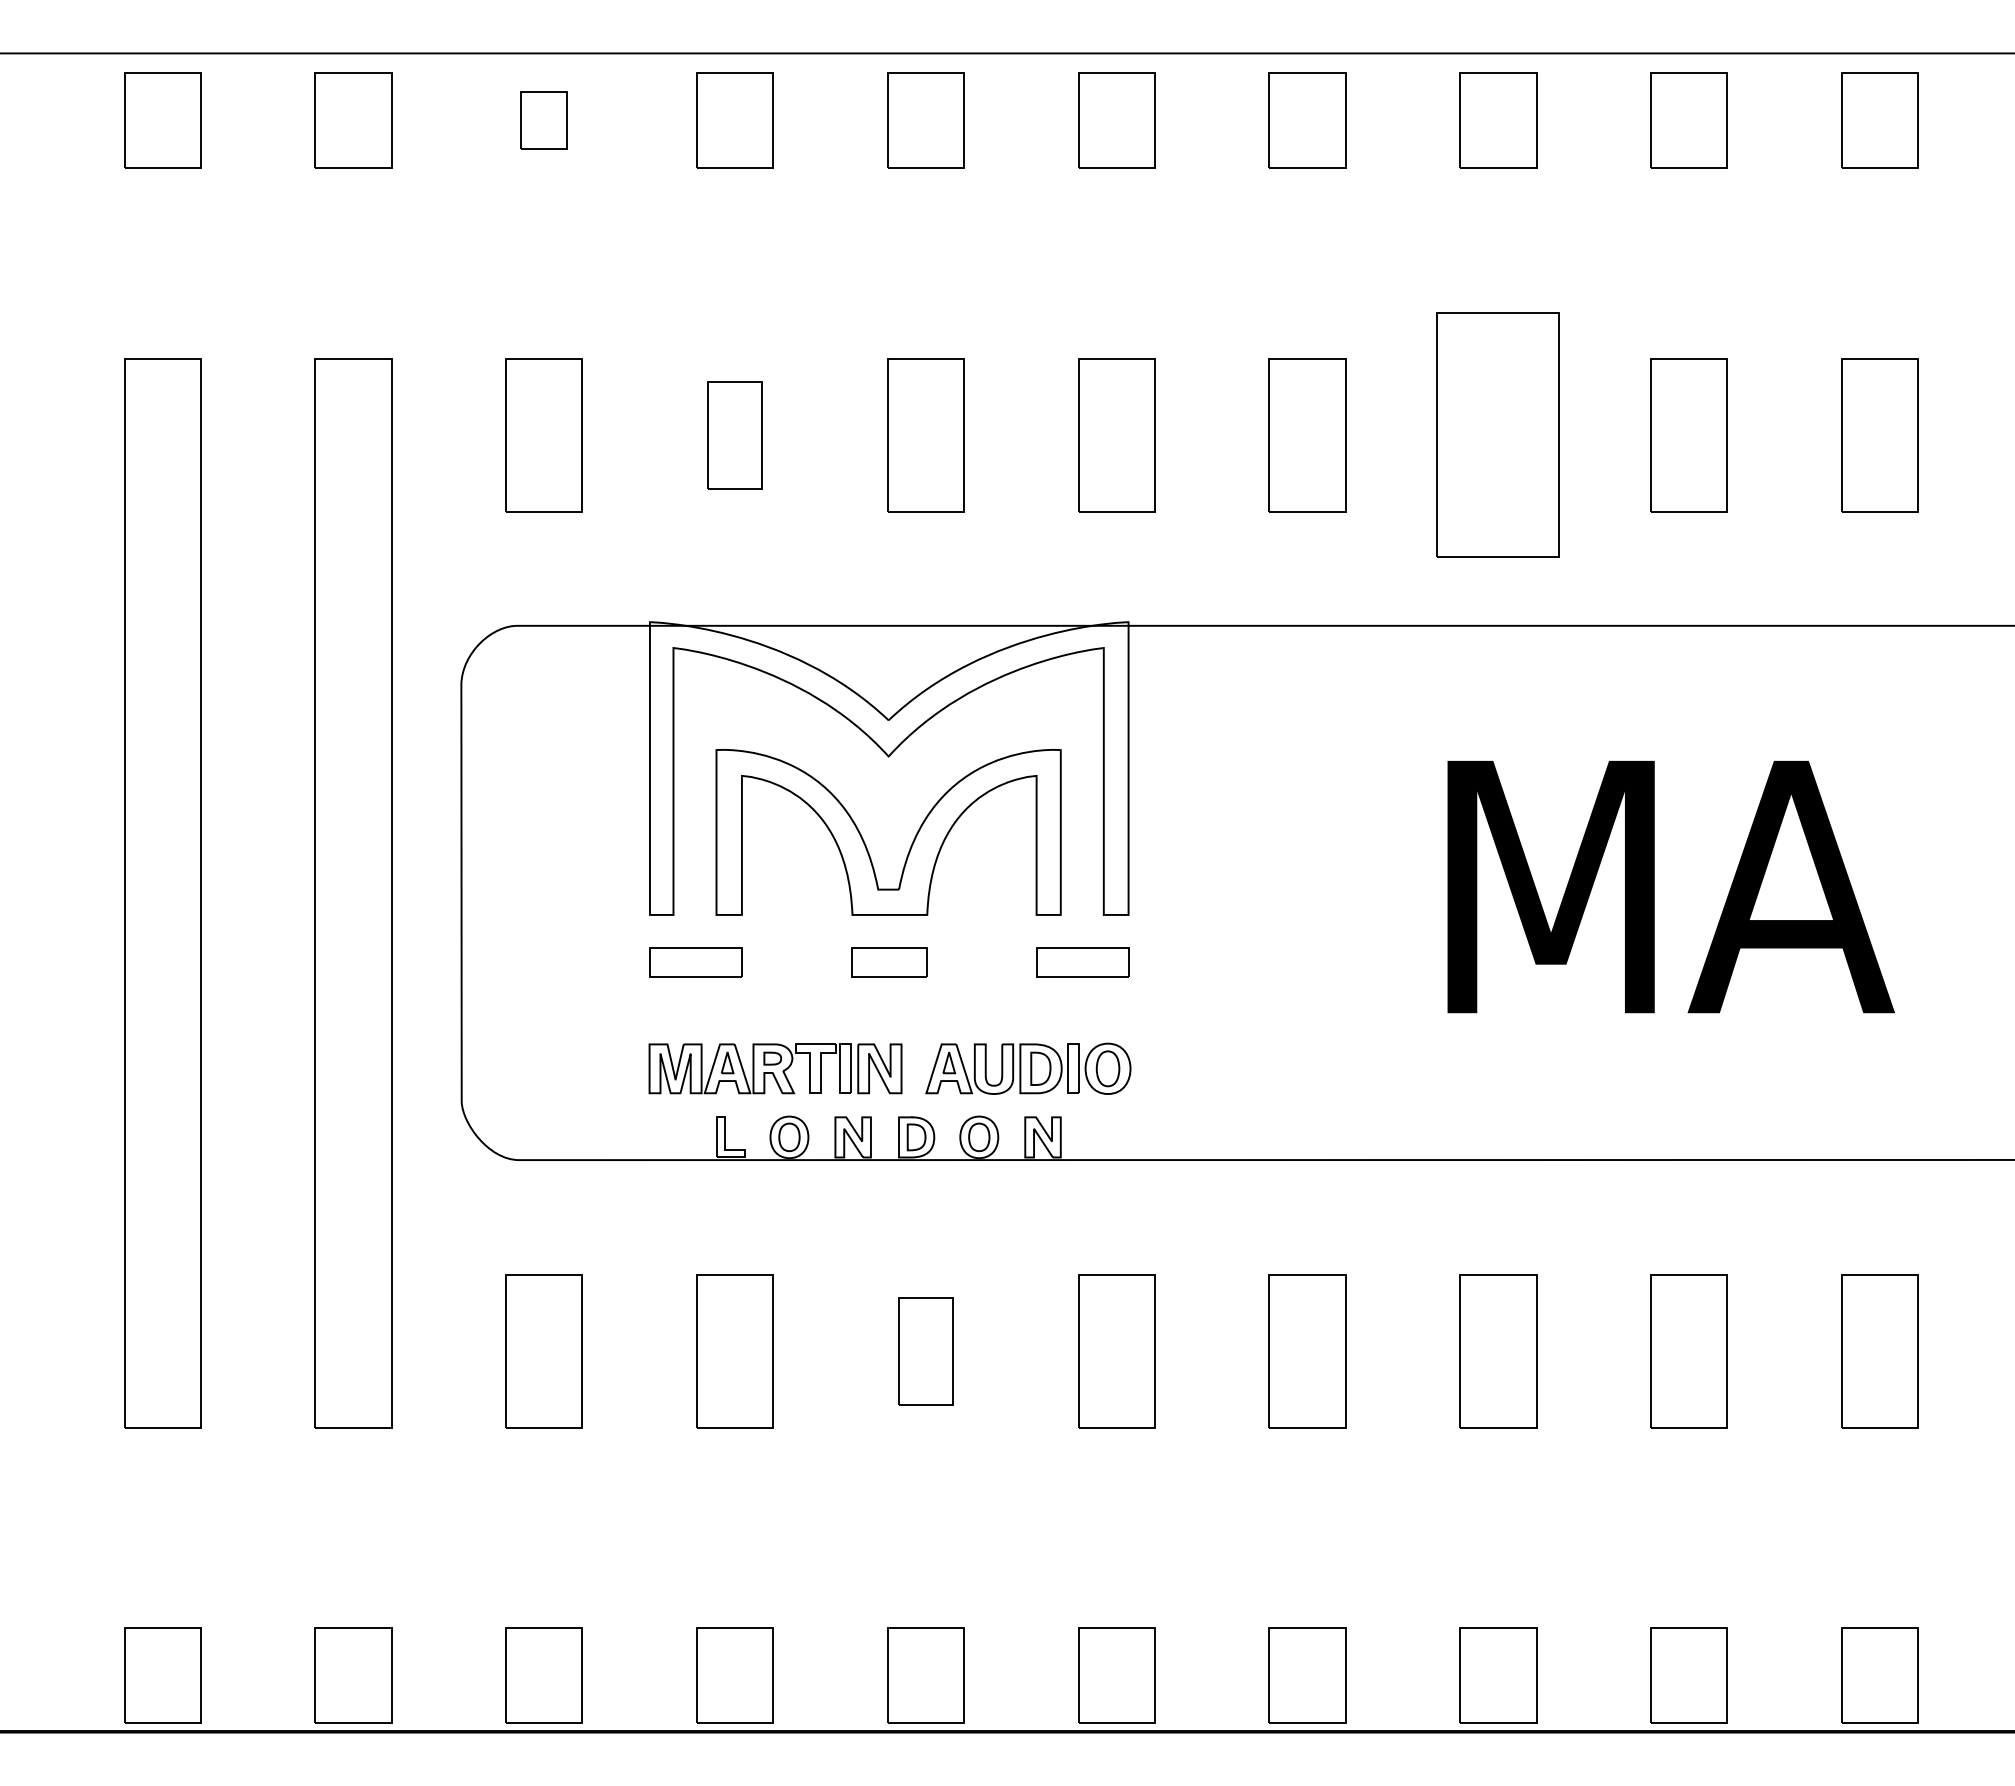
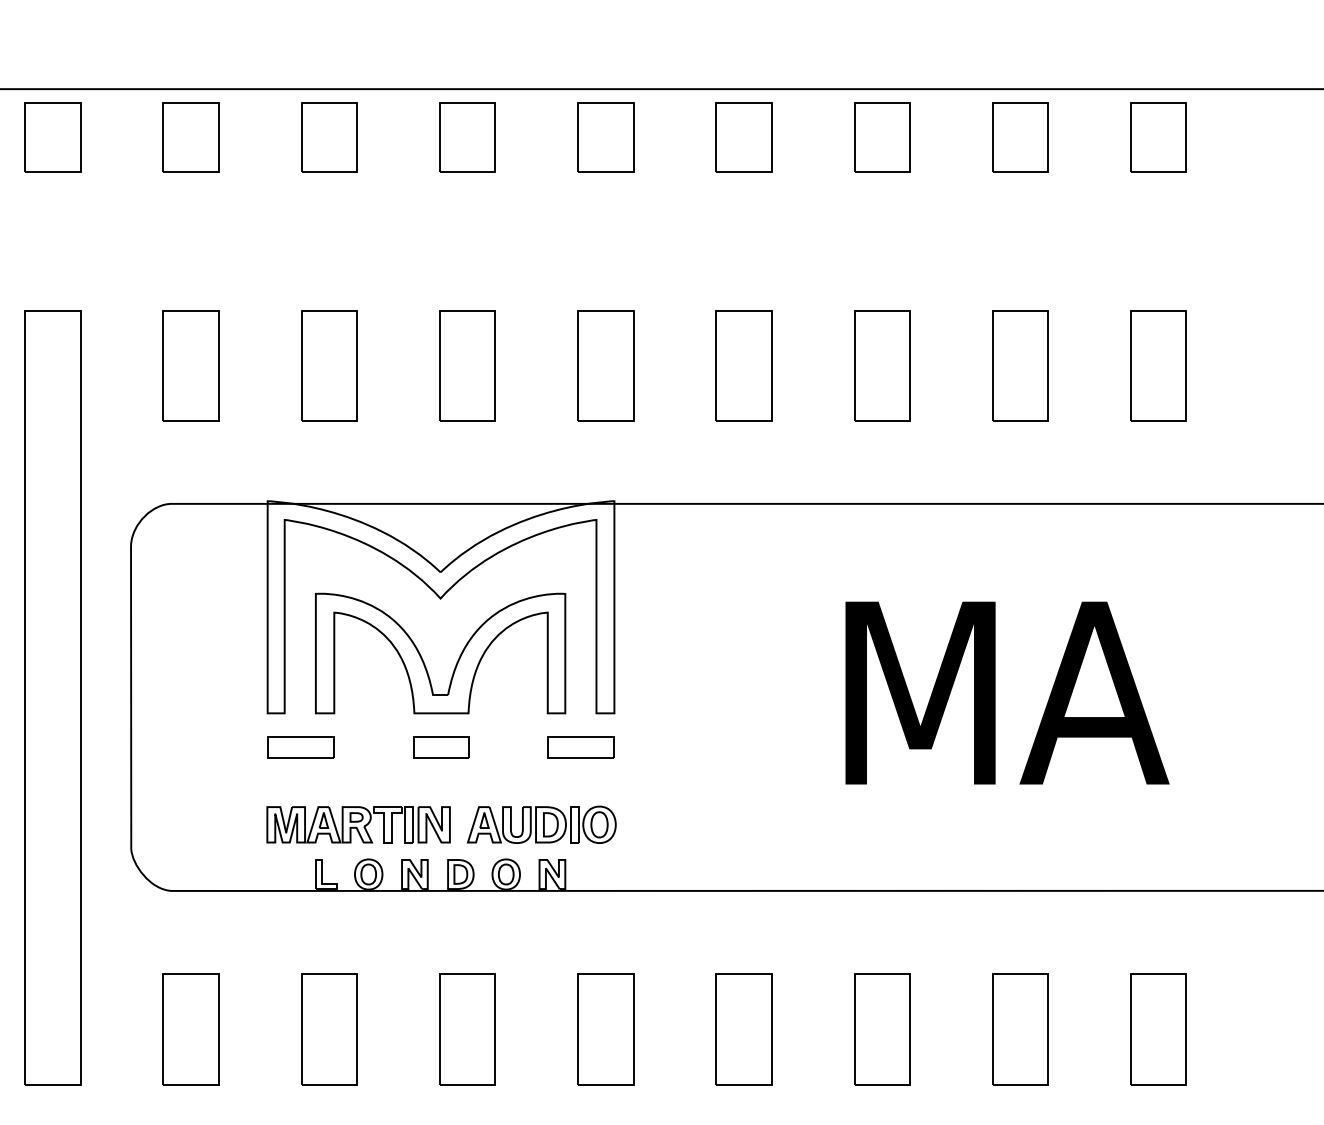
part: (543, 120) -> (190, 137), size x1.67
part: (734, 435) -> (328, 365), size x1.43
part: (1498, 435) -> (882, 365), size x0.62
part: (925, 1351) -> (467, 1029), size x1.43

